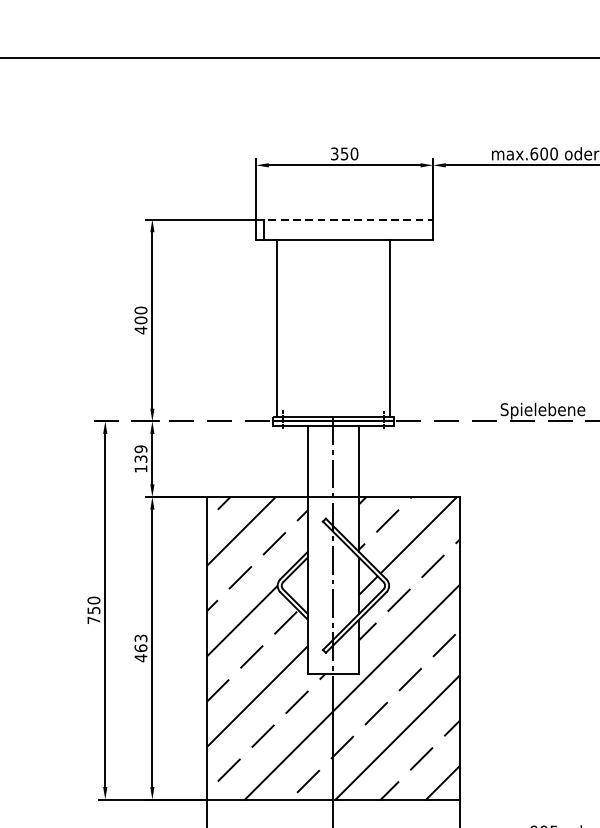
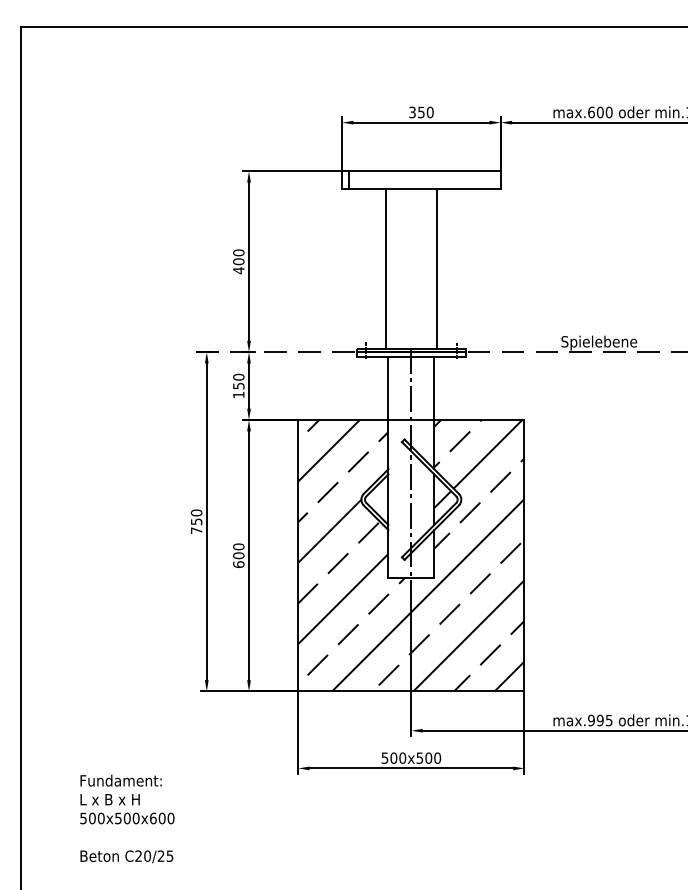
line: (344, 219) -> (421, 171), dashed -> solid
line: (276, 327) -> (385, 268), moved
line: (390, 327) -> (437, 268), moved
text: (140, 453) -> (238, 381), 139 -> 150
text: (140, 648) -> (238, 555), 463 -> 600

